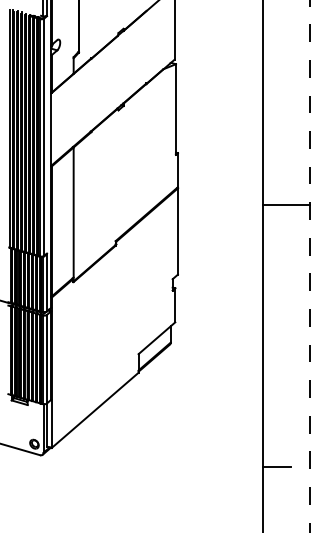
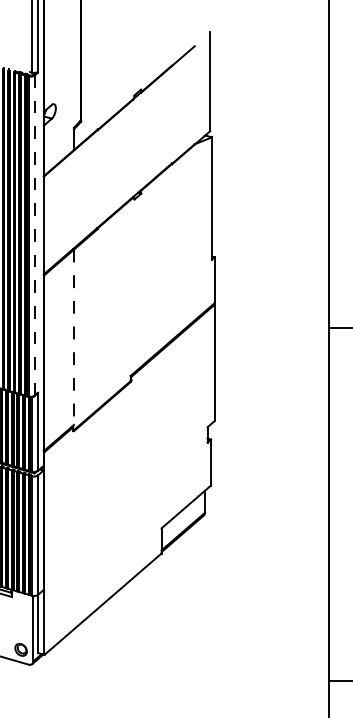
line: (44, 137) -> (34, 236), solid -> dashed
line: (73, 215) -> (73, 341), solid -> dashed

